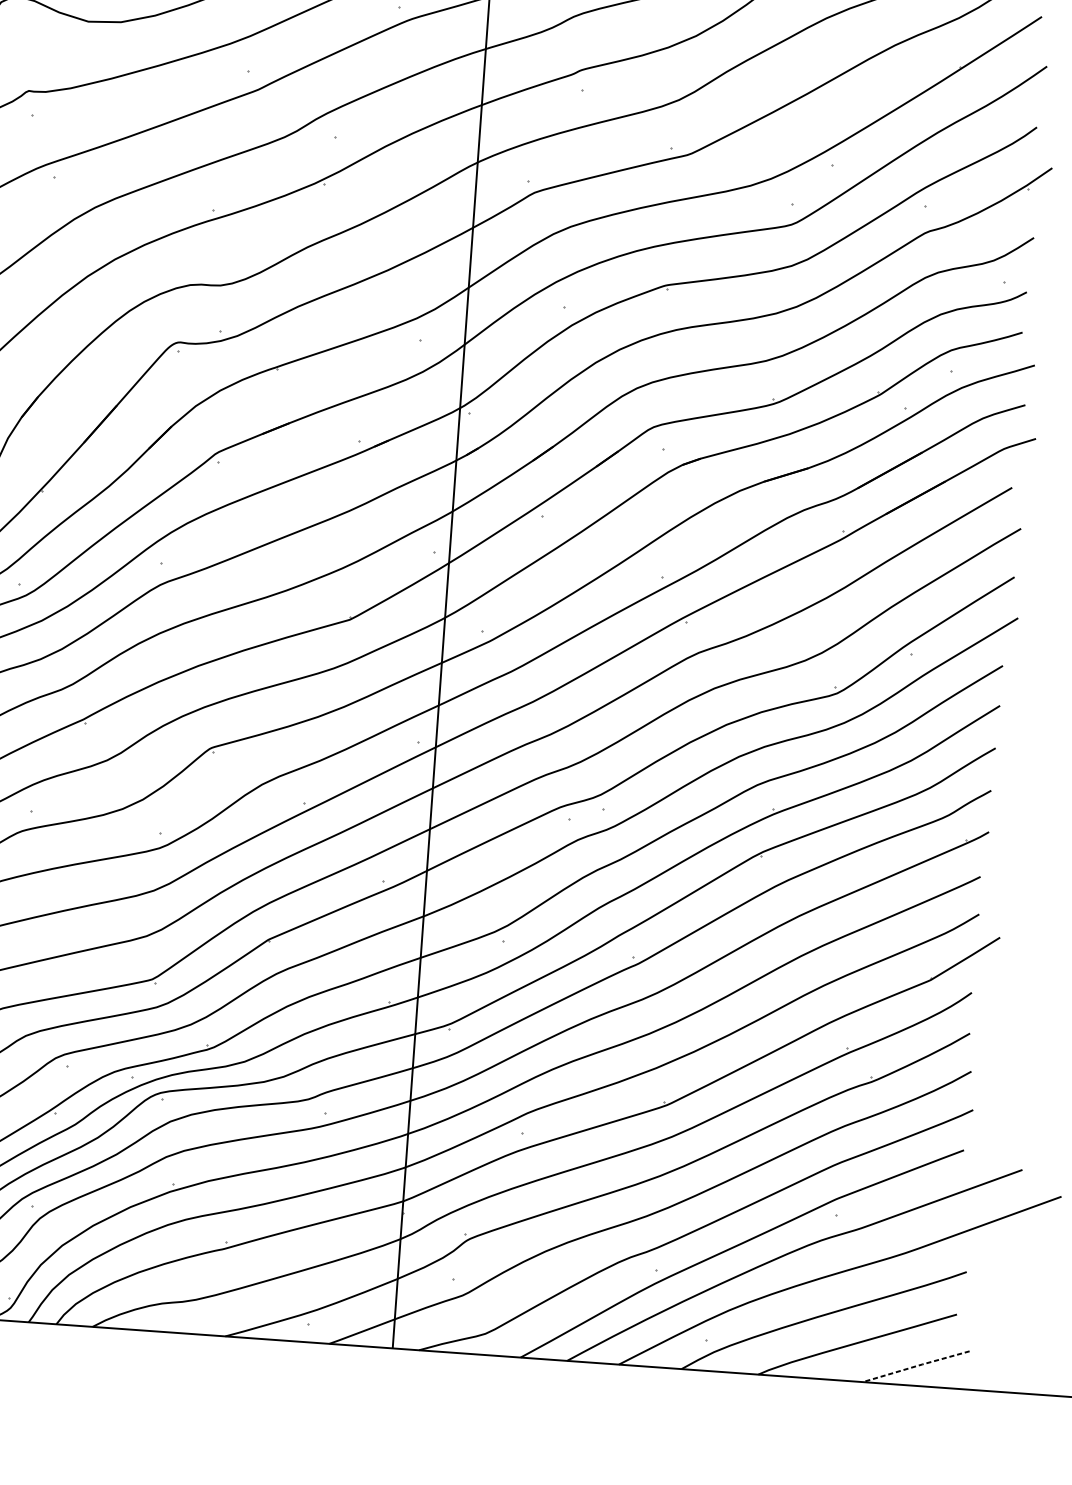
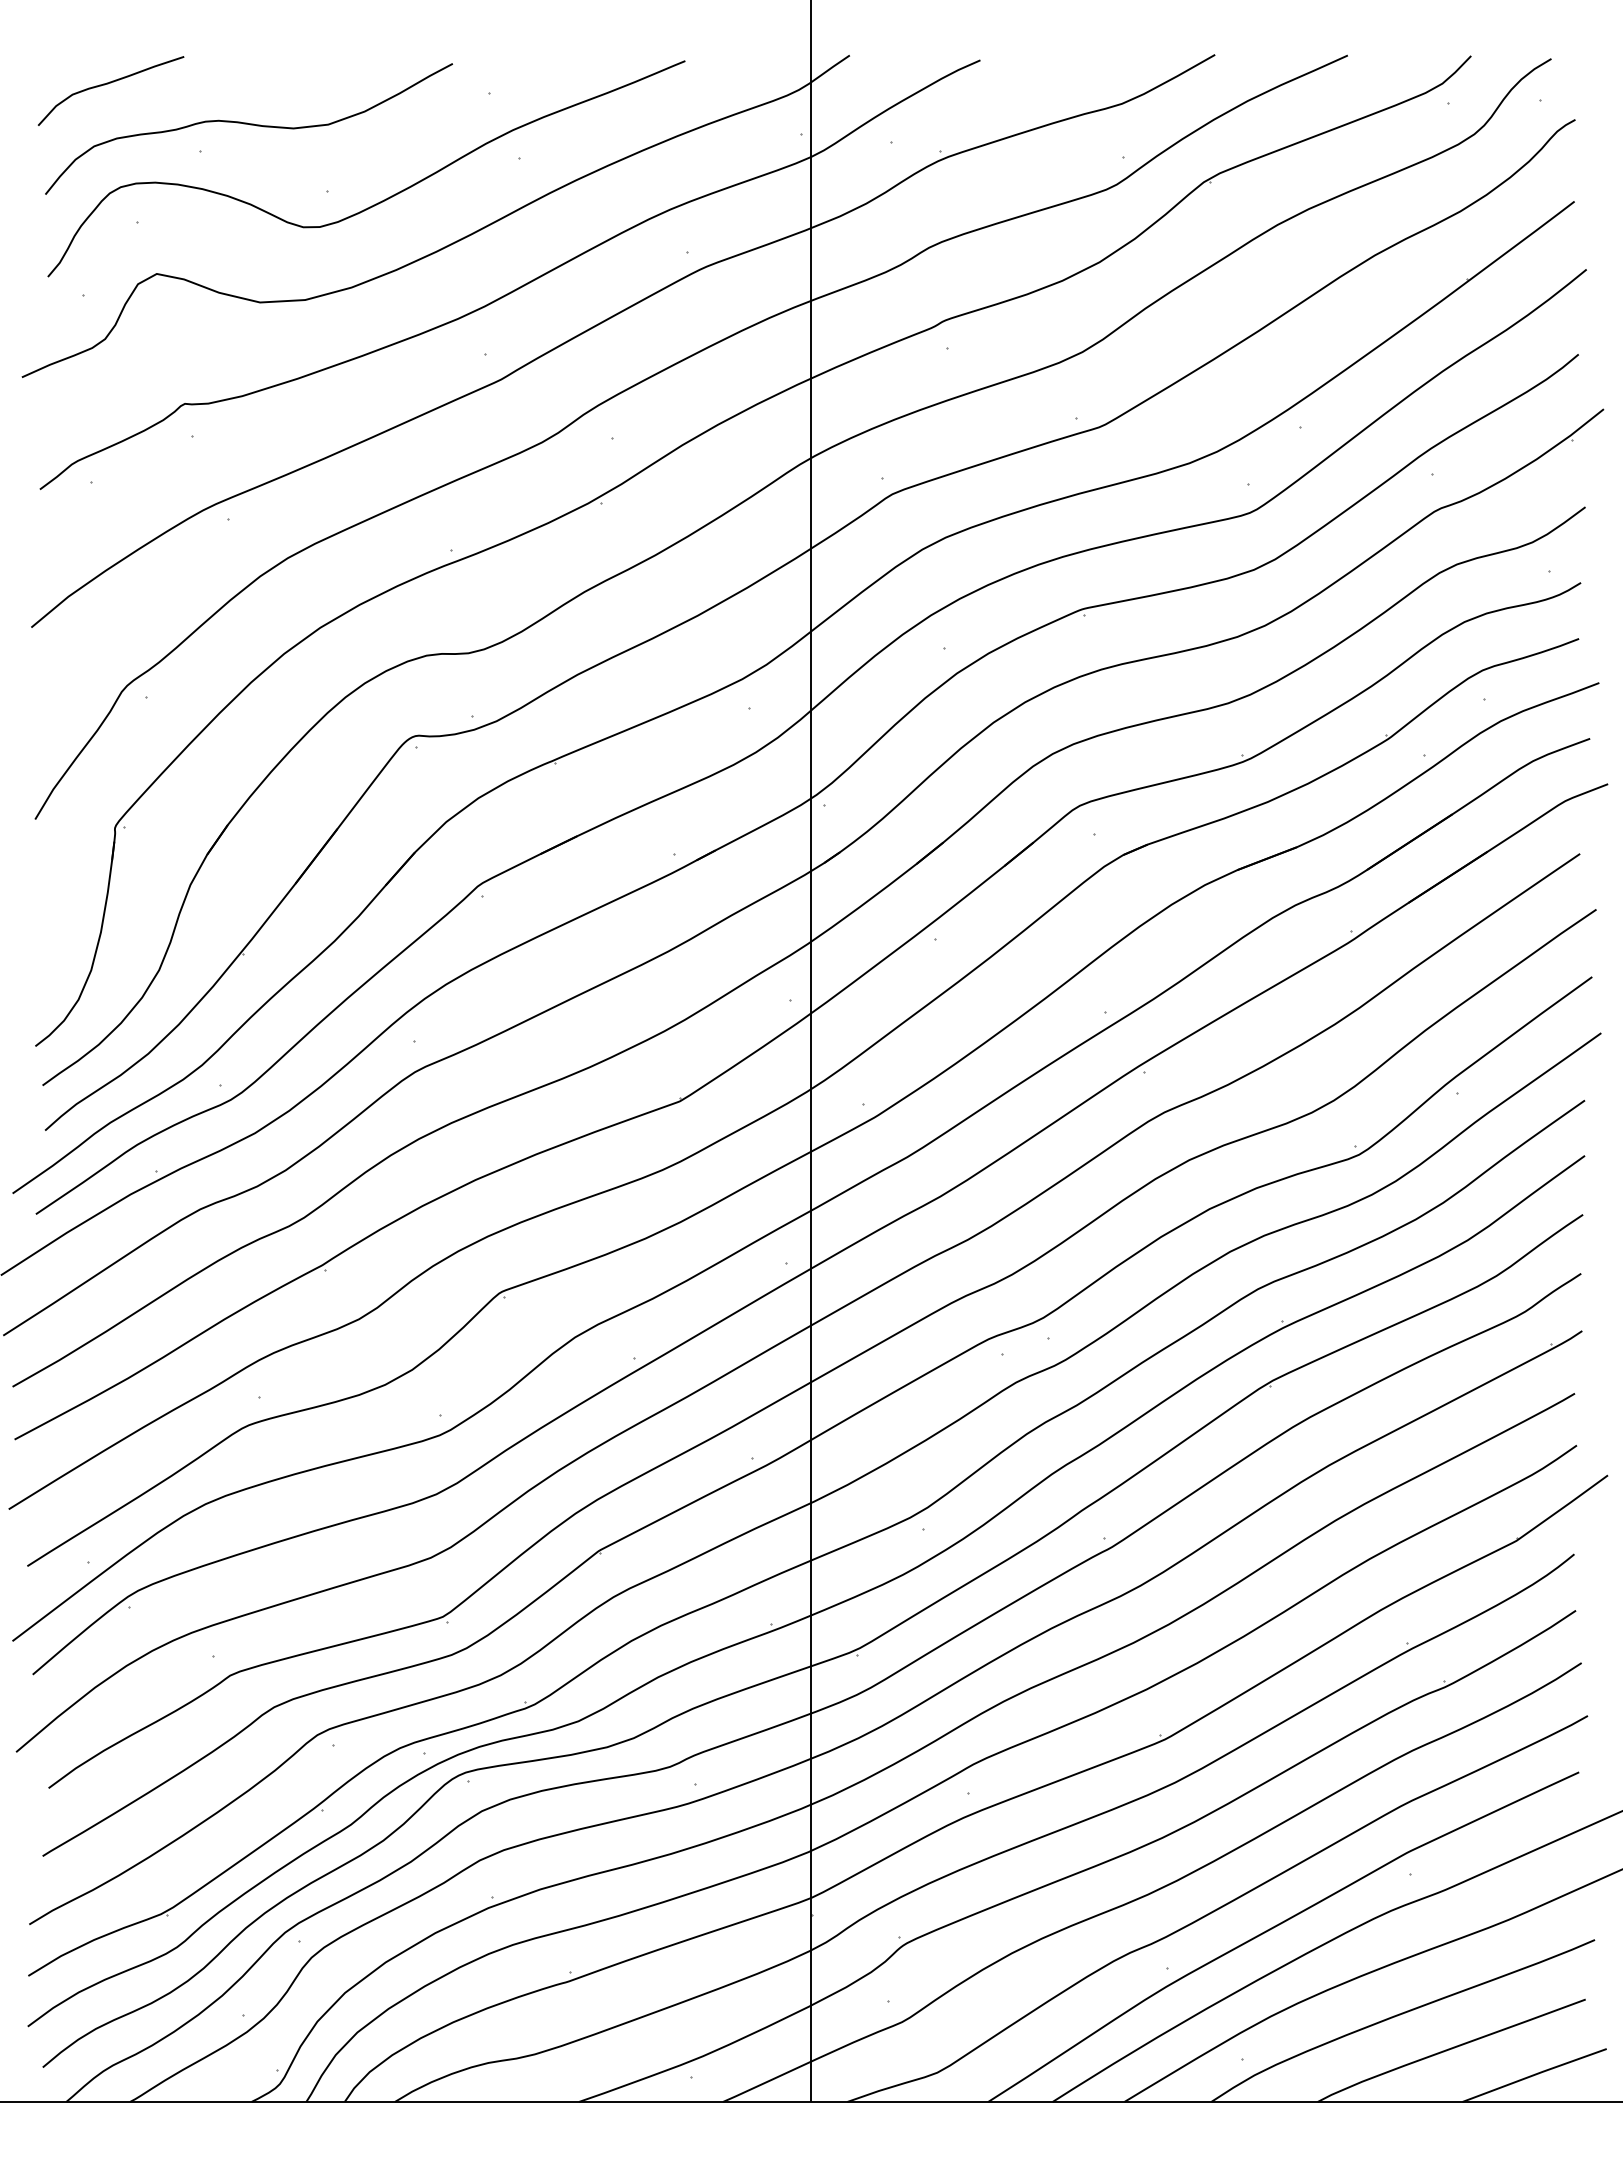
line: (916, 1365) -> (1534, 2074), dashed -> solid

